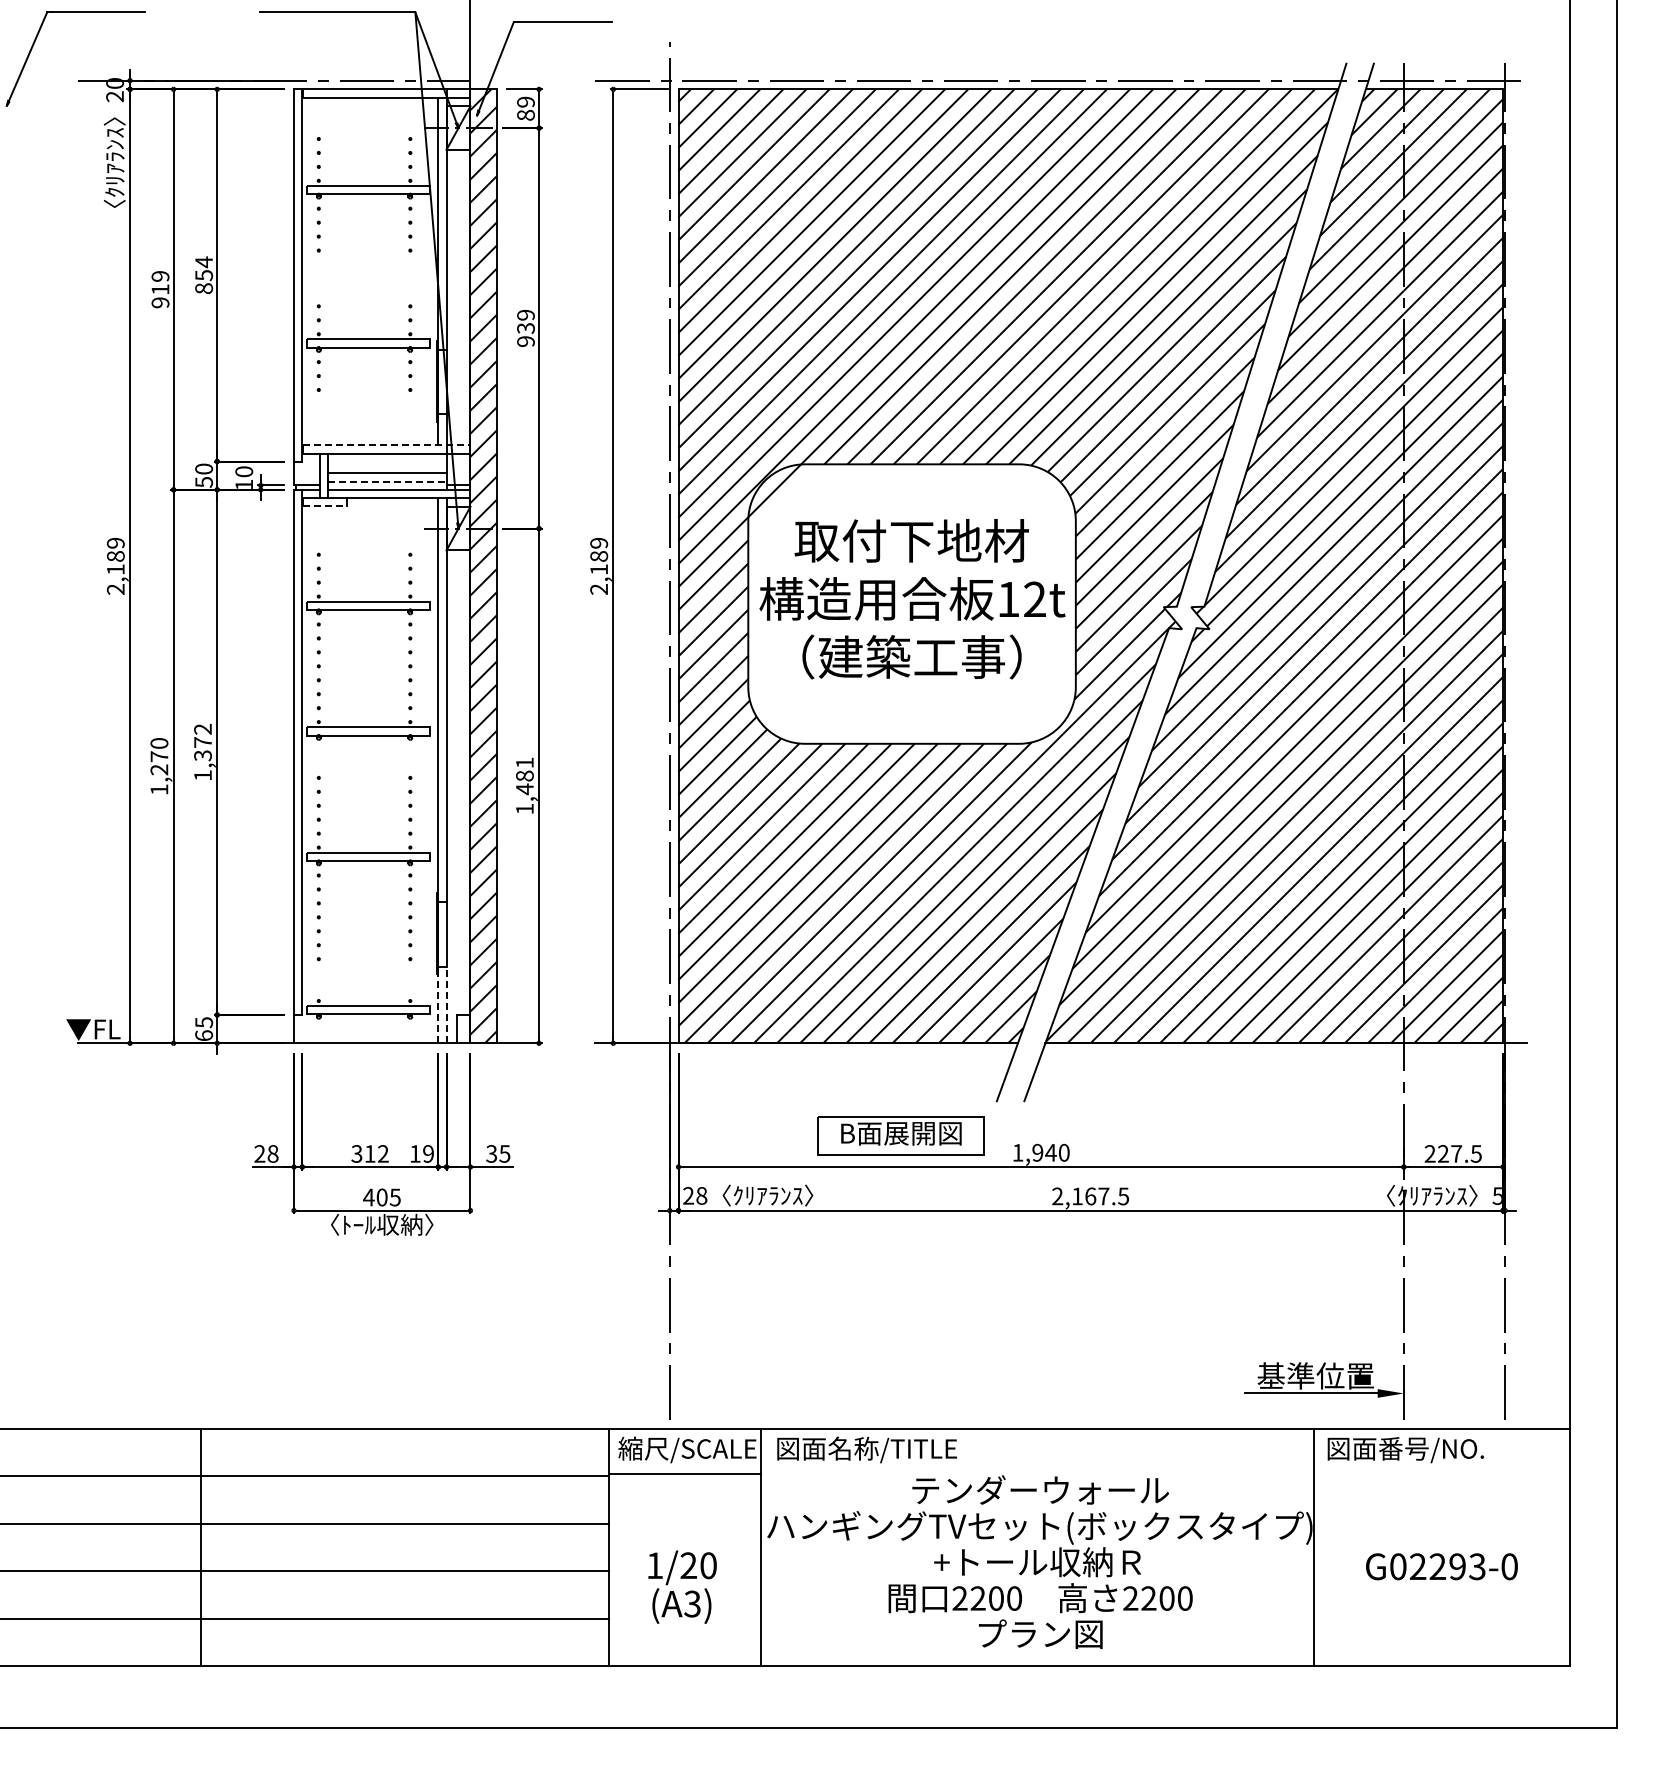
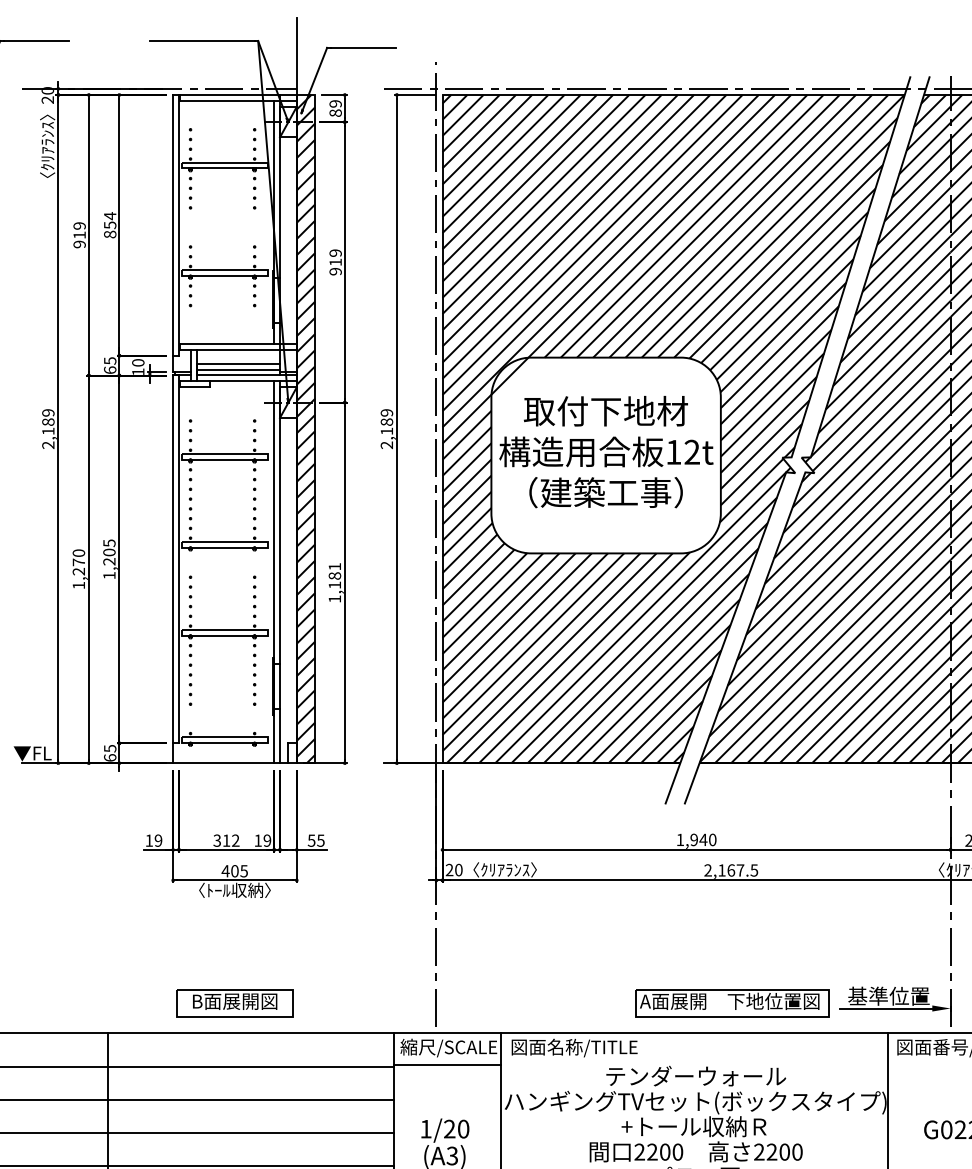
text: (525, 328) -> (335, 262), 939 -> 919
line: (386, 445) -> (237, 344), dashed -> solid
text: (204, 475) -> (110, 365), 50 -> 65
line: (387, 481) -> (238, 369), dashed -> solid
line: (324, 506) -> (194, 387), dashed -> solid
text: (202, 742) -> (109, 552), 1,372 -> 1,205
text: (524, 789) -> (334, 585), 1,481 -> 1,181
line: (438, 1004) -> (274, 736), dashed -> solid
line: (446, 1004) -> (280, 736), dashed -> solid
part: (900, 1135) -> (234, 1002), moved
text: (266, 1153) -> (153, 840), 28 -> 19
text: (491, 1153) -> (311, 840), 35 -> 55
text: (701, 1195) -> (458, 869), 28 -> 20
part: (1092, 1385) -> (732, 1002), added

